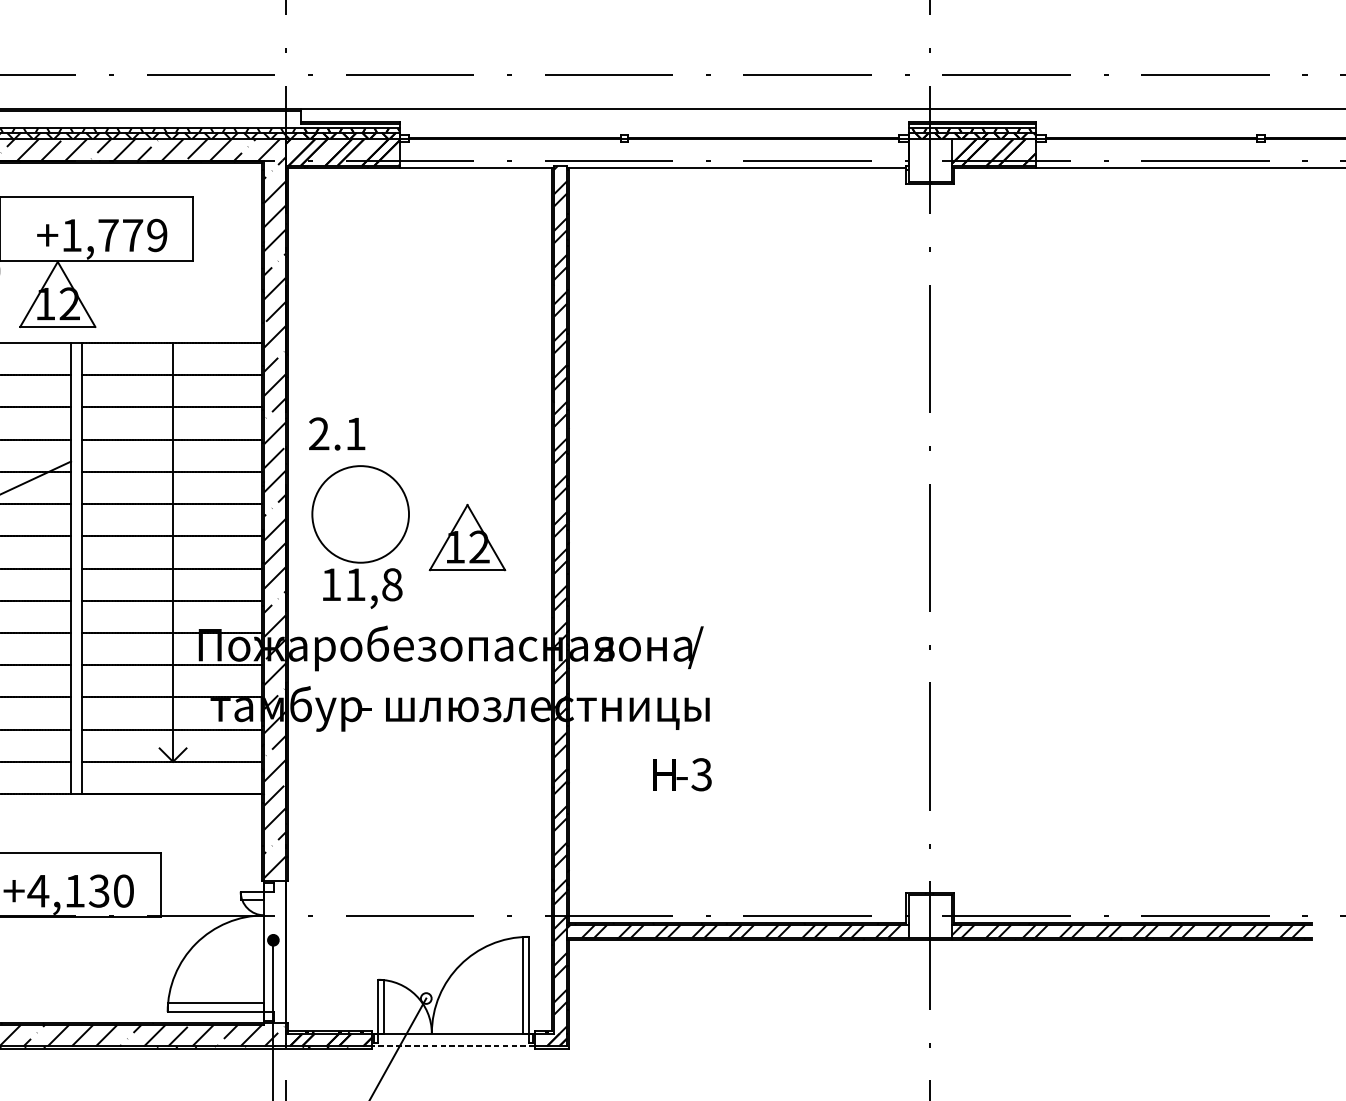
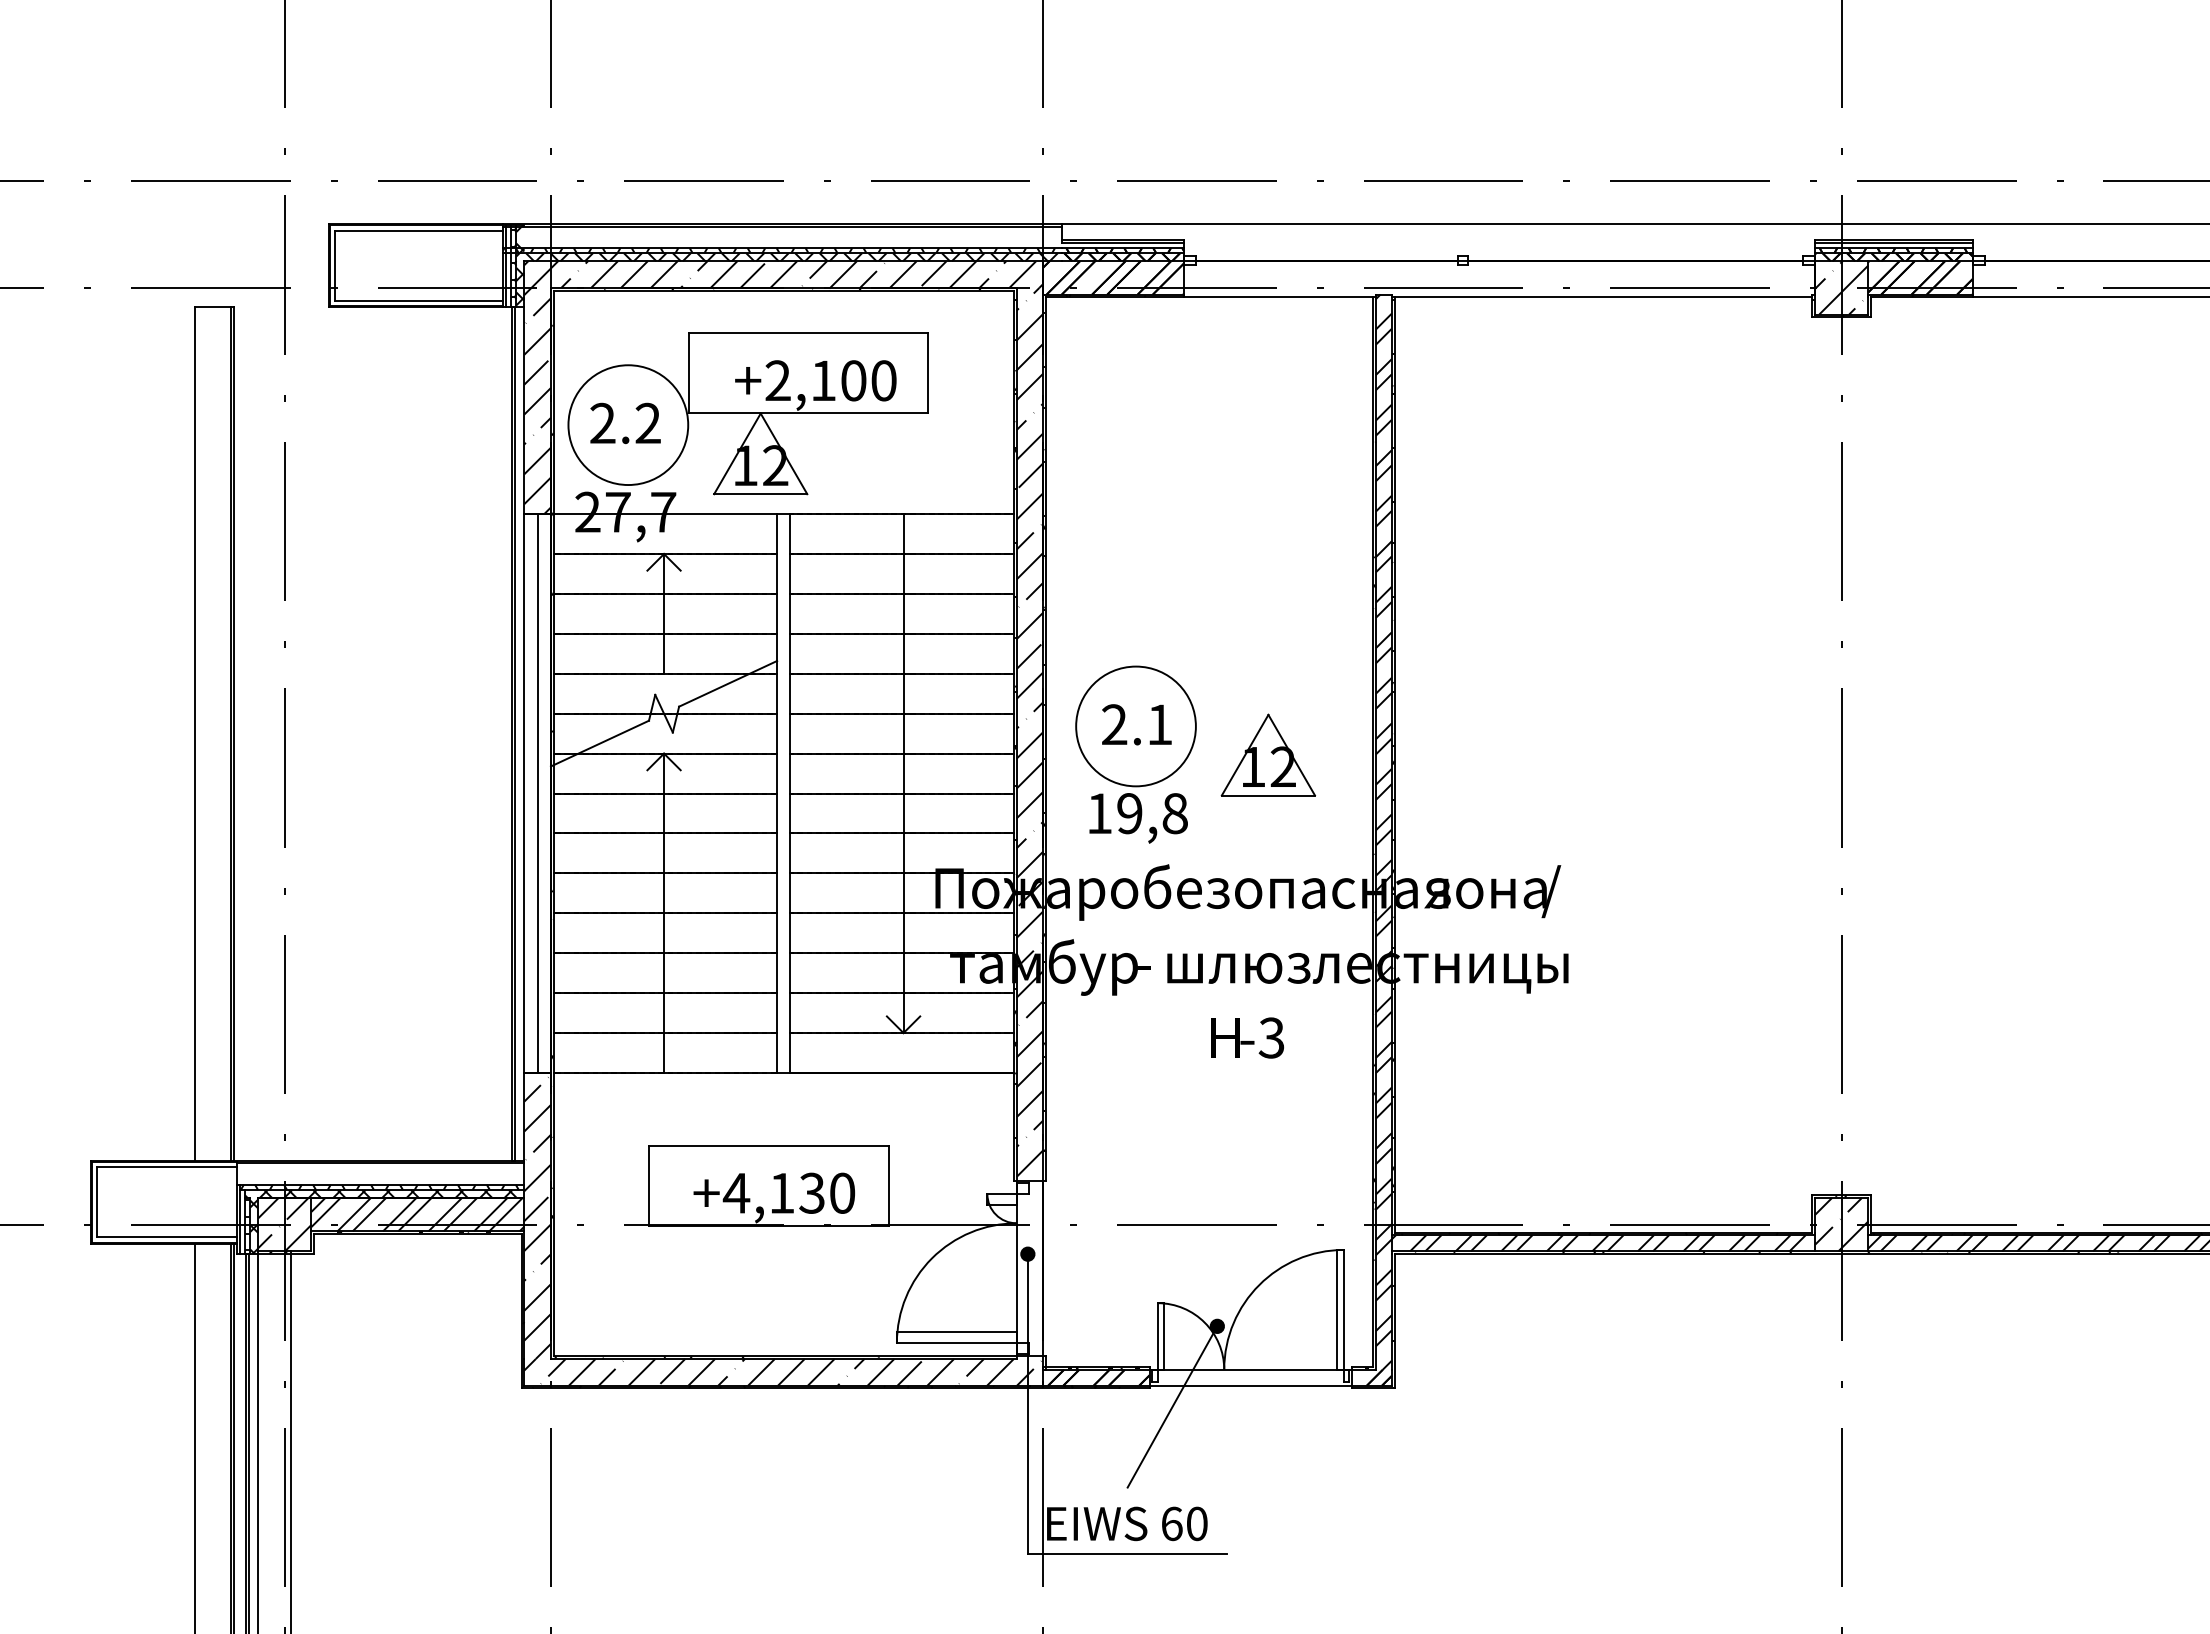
hatch: (929, 160) -> (1841, 287), added
text: (114, 235) -> (830, 380), +1,779 -> +2,100
text: (336, 433) -> (1136, 724), moved
text: (355, 584) -> (1129, 813), 11,8 -> 19,8
text: (682, 774) -> (1247, 1037), moved
hatch: (929, 916) -> (1841, 1224), added
fill: (425, 998) -> (1216, 1326), added
line: (453, 1046) -> (1250, 1385), dashed -> solid

